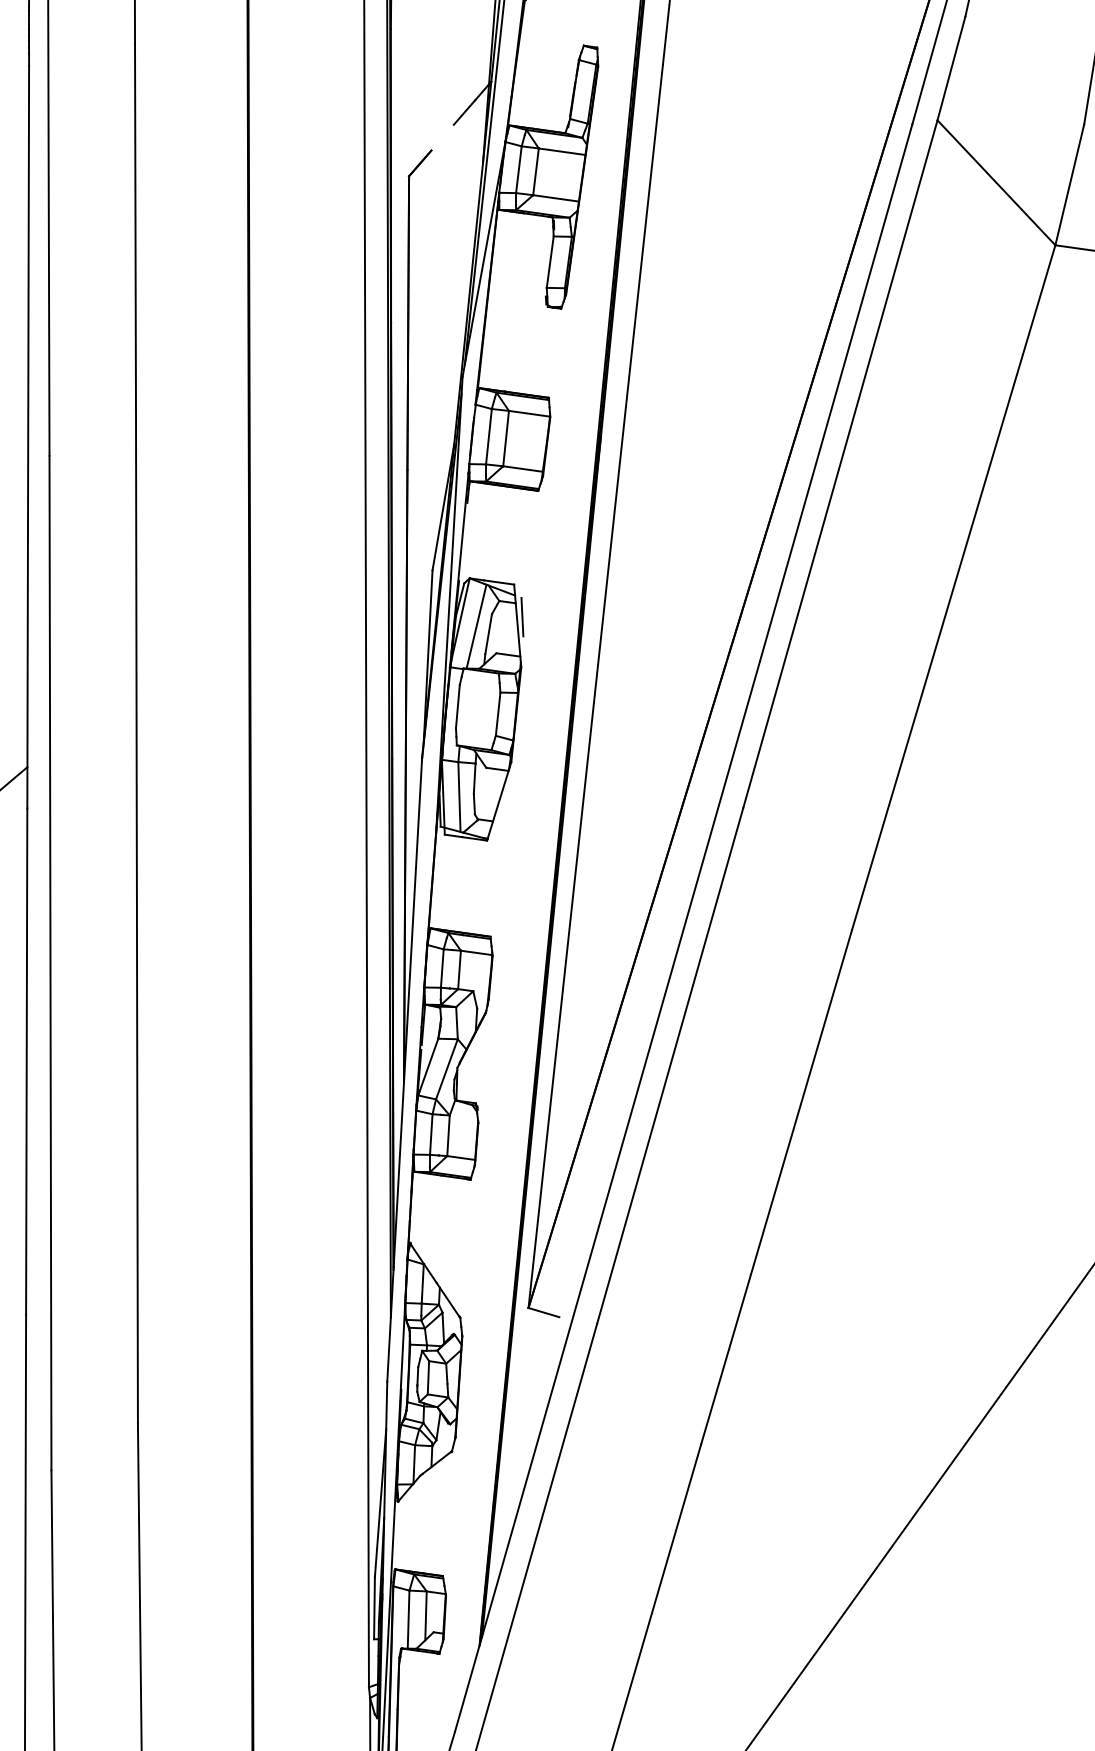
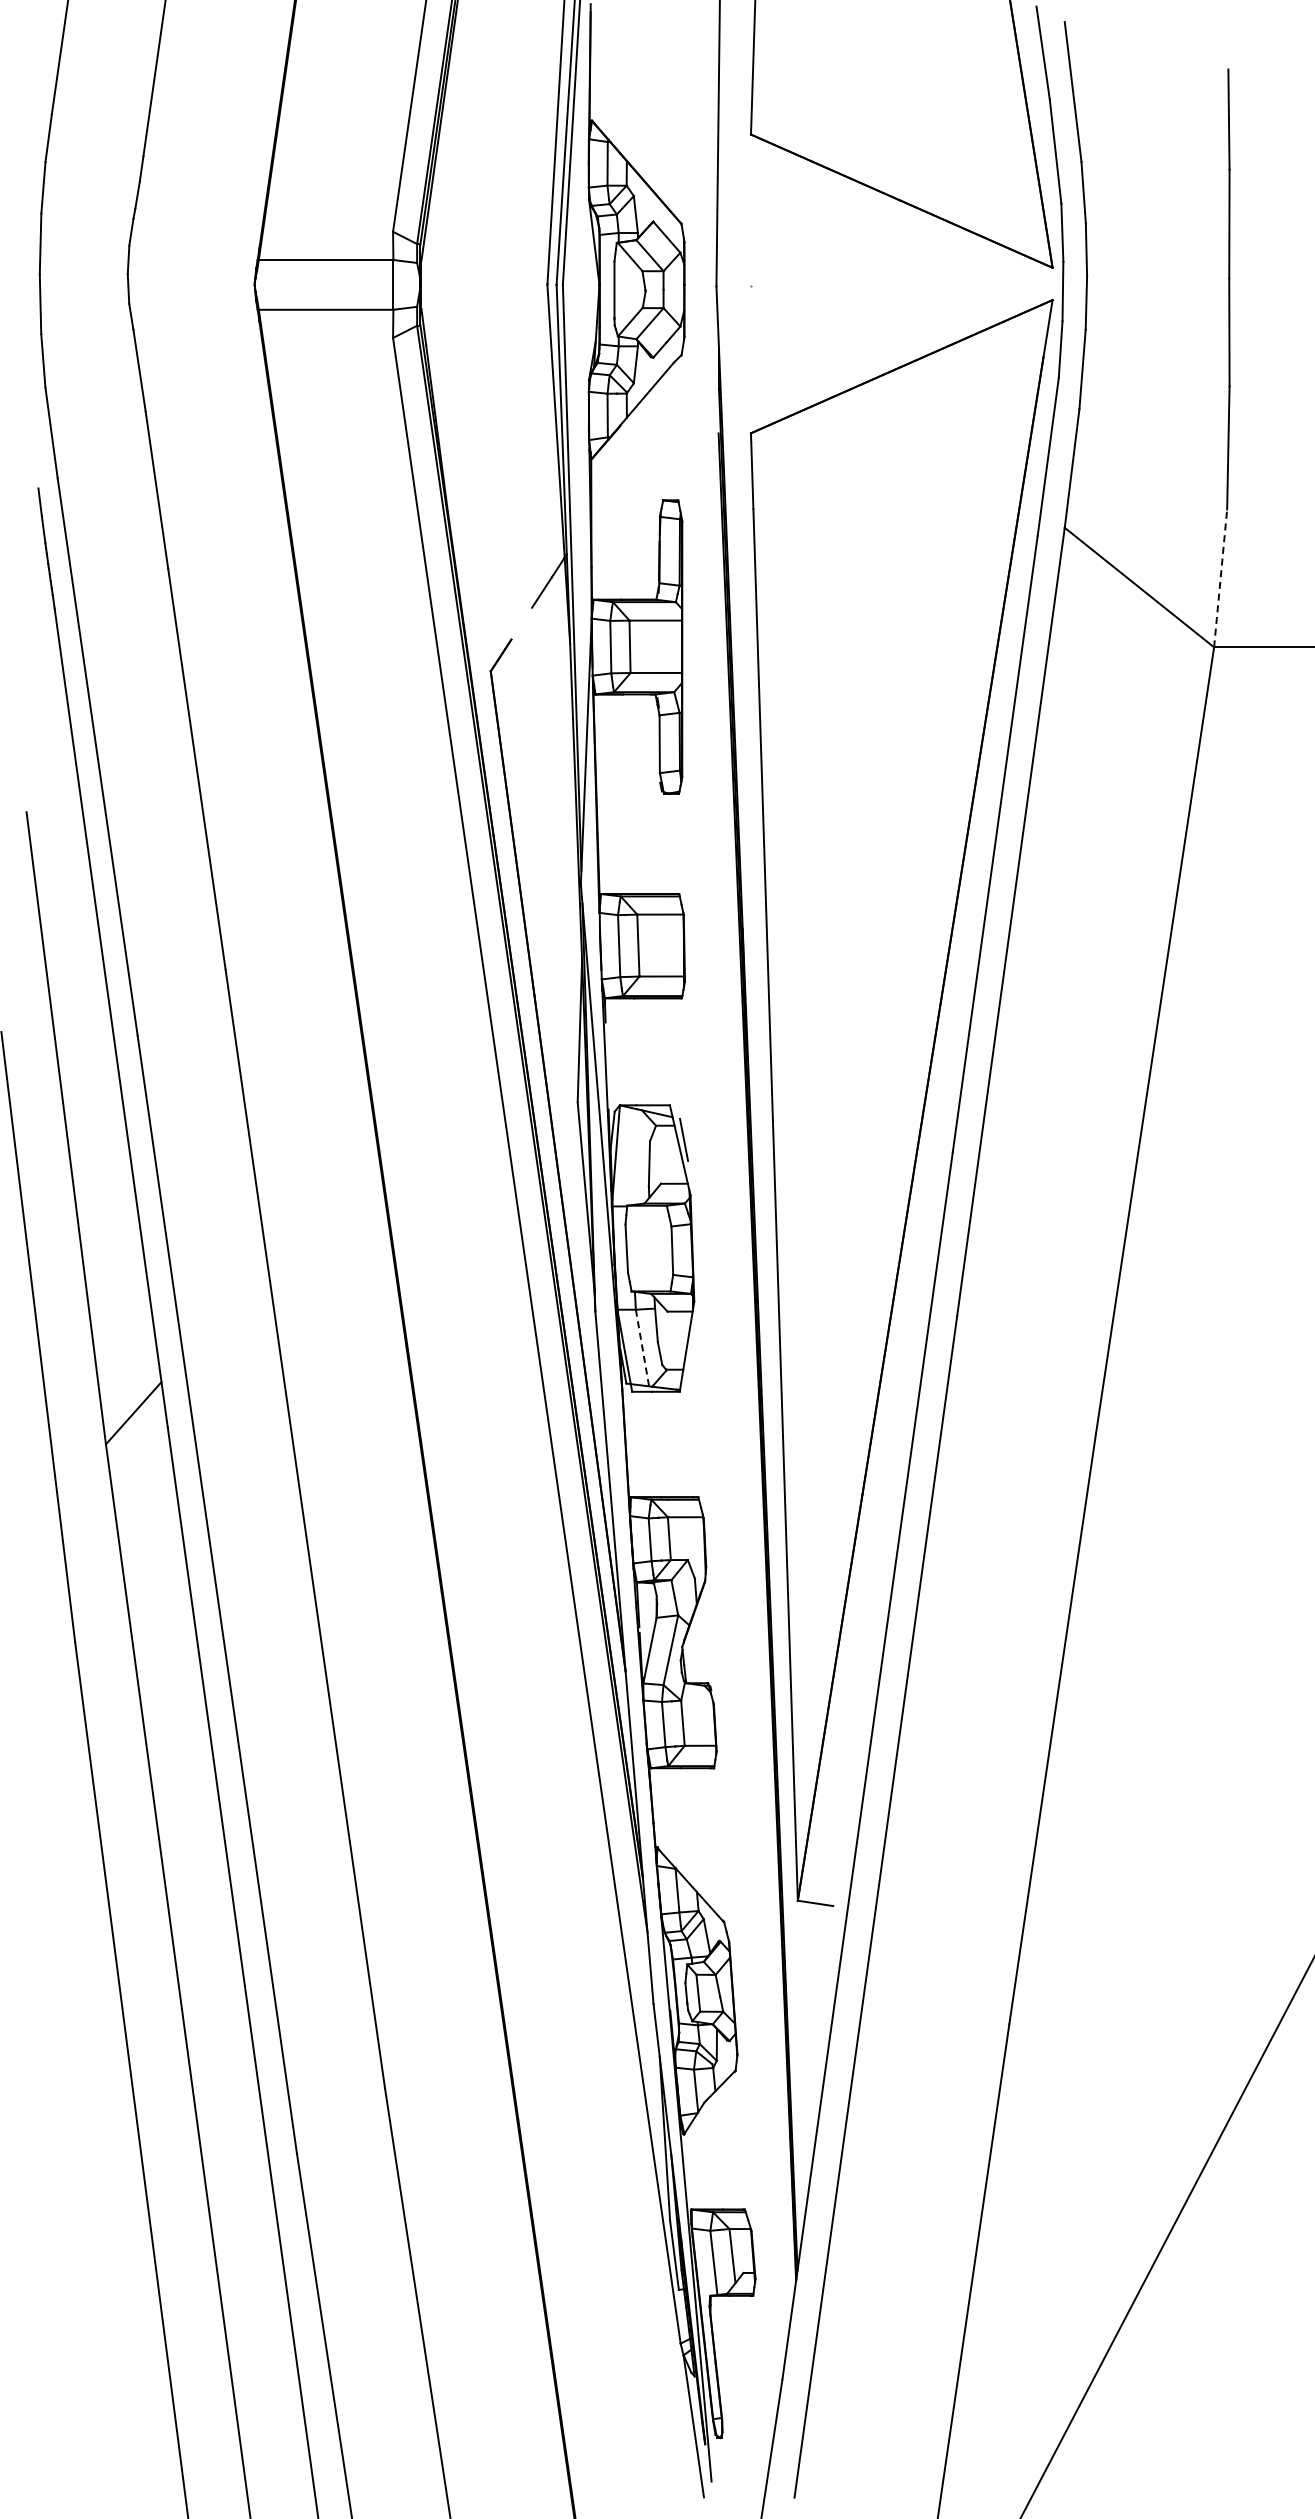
line: (1069, 183) -> (1220, 577), solid -> dashed
line: (476, 626) -> (634, 1157), removed
line: (459, 797) -> (642, 1348), solid -> dashed

